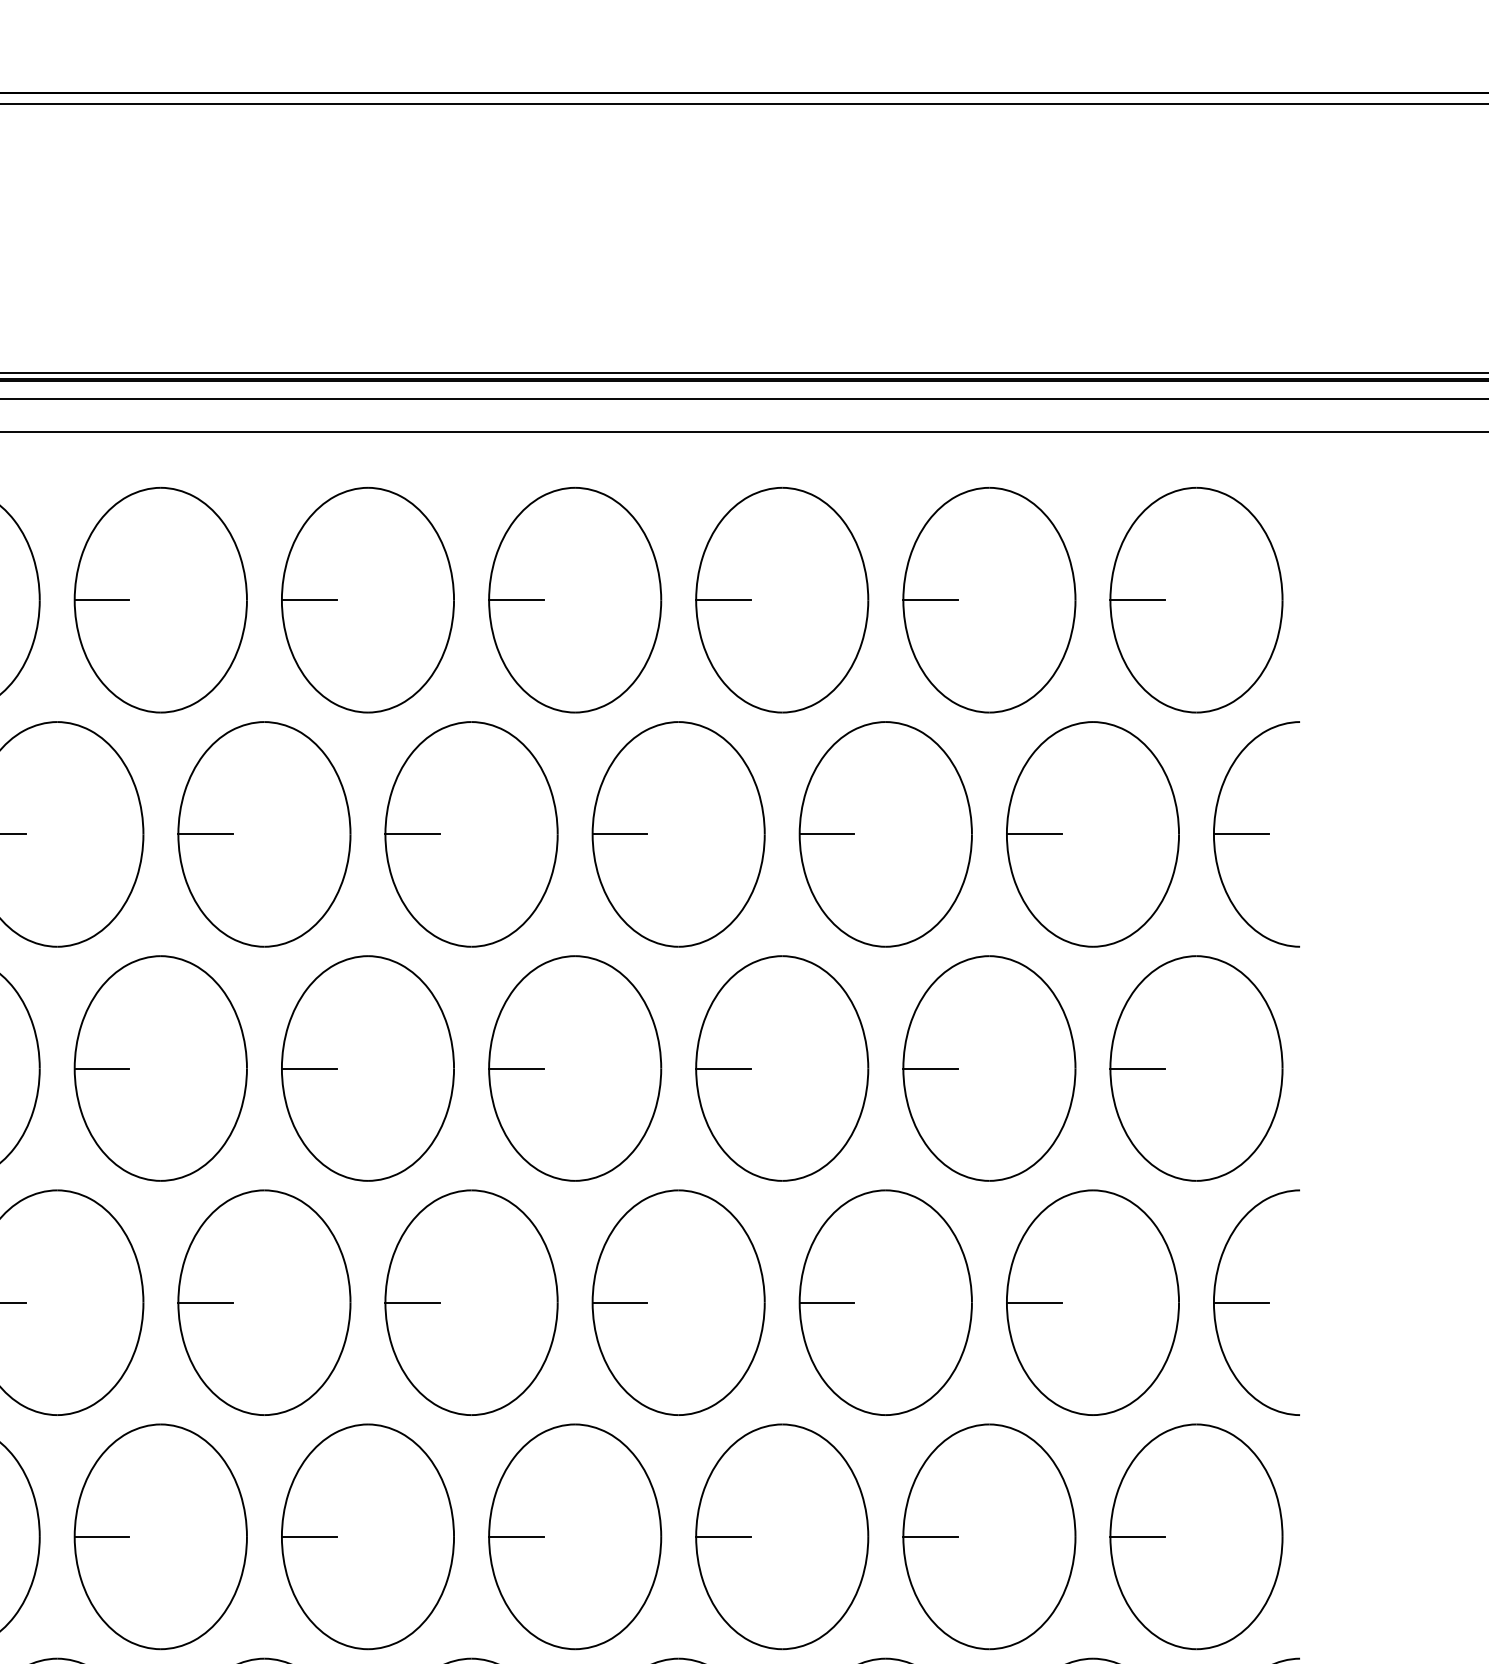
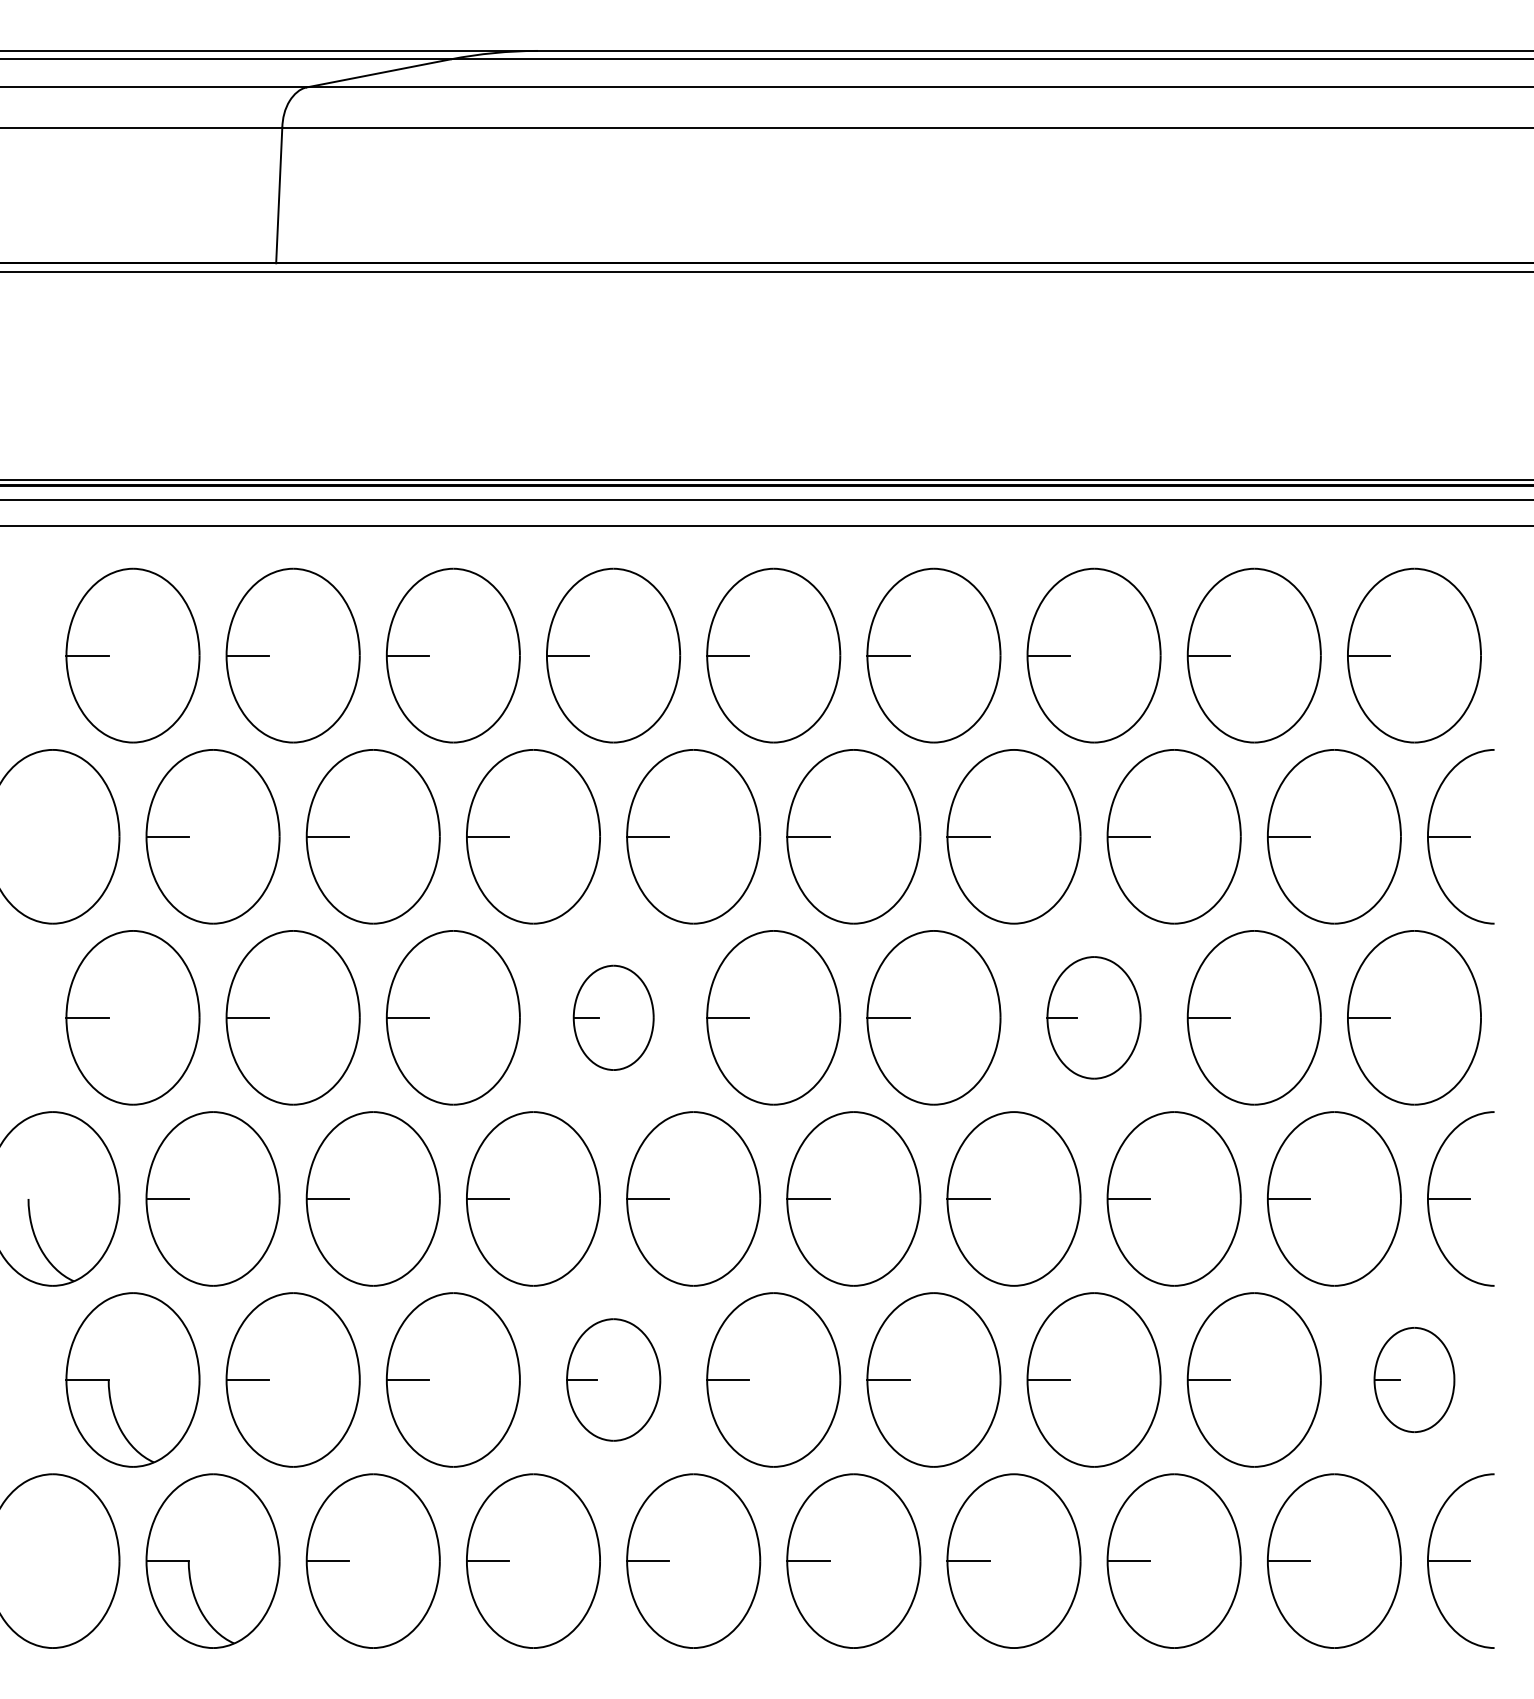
part: (160, 1068) -> (613, 1017), size x0.6
part: (781, 1068) -> (1093, 1017), size x0.7
part: (160, 1536) -> (613, 1379), size x0.7
part: (1196, 1536) -> (1414, 1379), size x0.6

